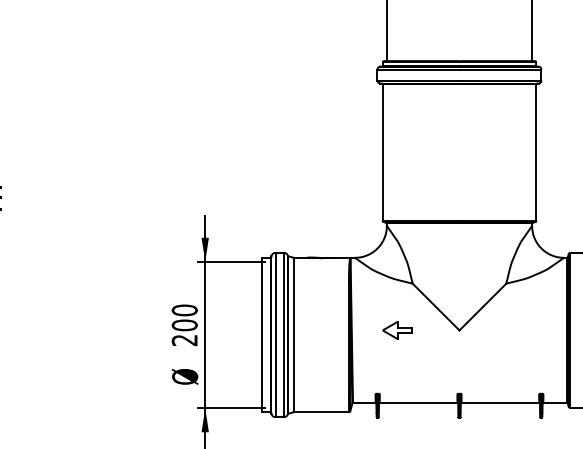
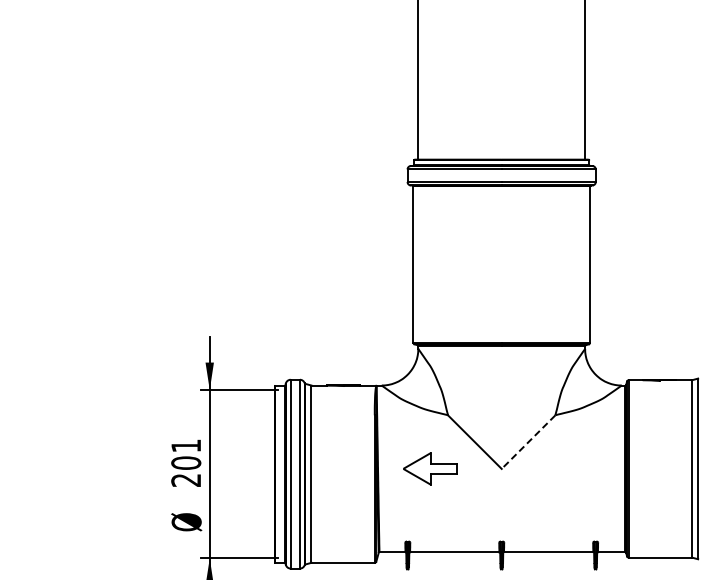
line: (482, 307) -> (528, 442), solid -> dashed
text: (185, 310) -> (186, 445), 200 -> 201
part: (397, 330) -> (430, 468), size x1.6

